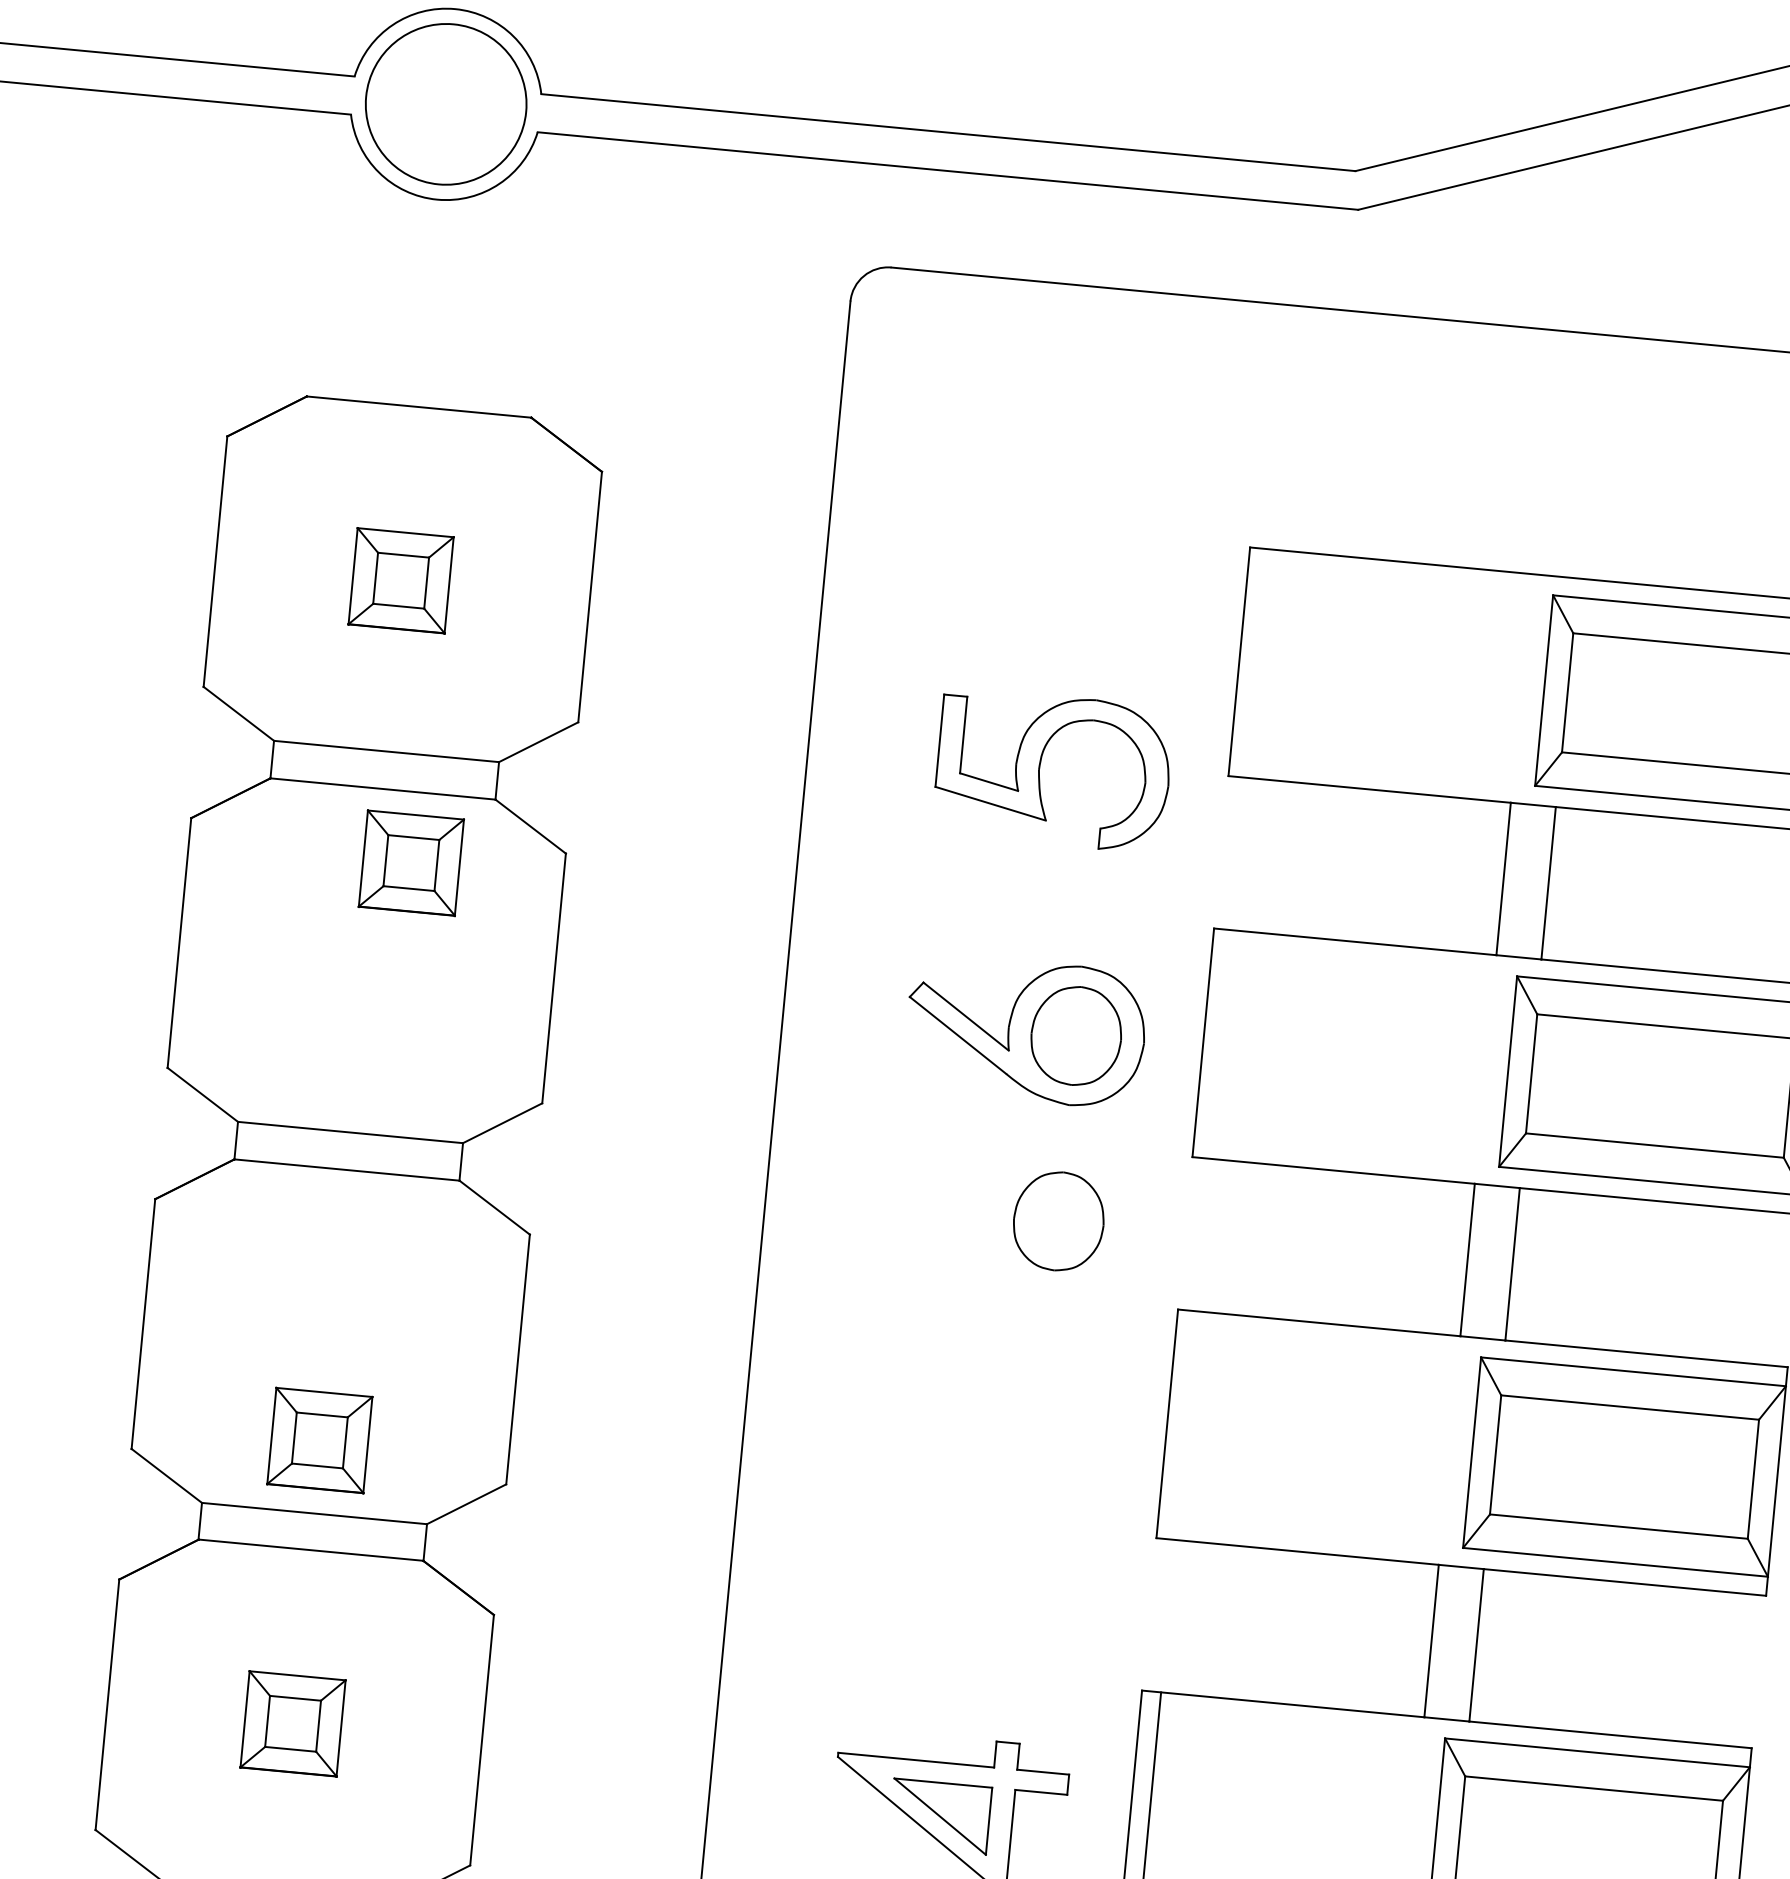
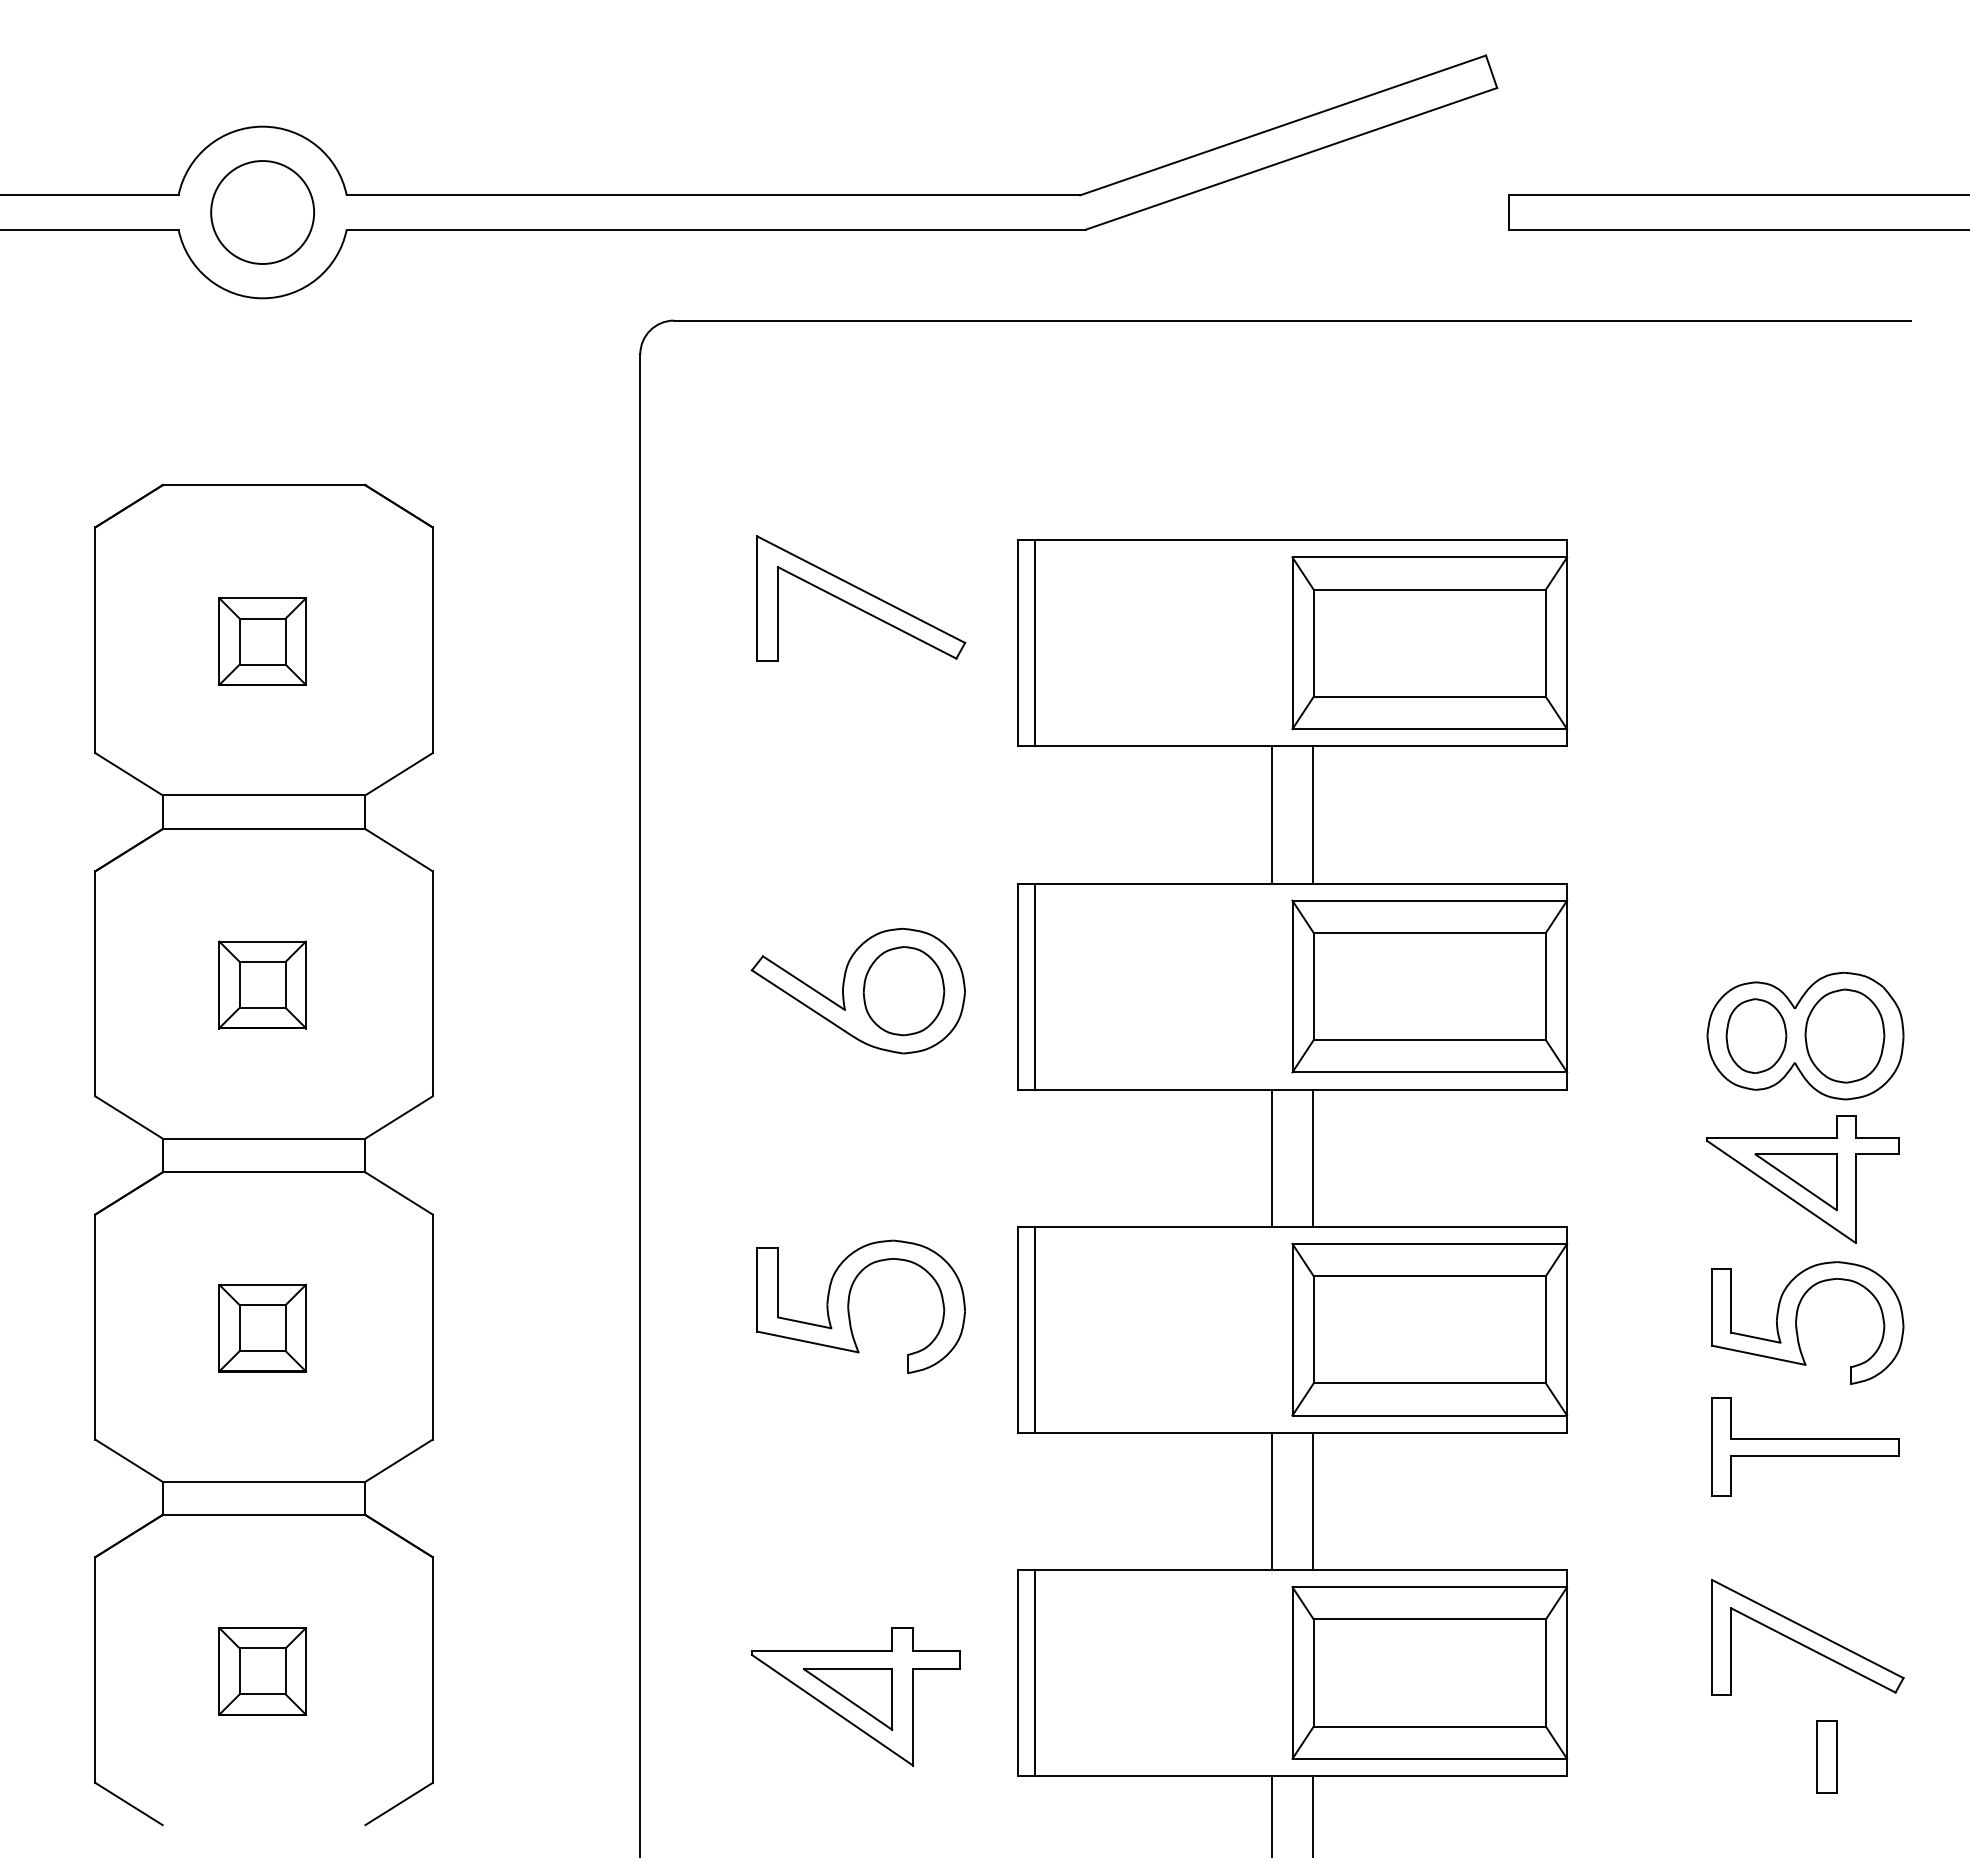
circle: (445, 104) -> (262, 212), size x0.71
part: (1070, 595) -> (861, 598), added
line: (1258, 663) -> (1035, 643), added
part: (1040, 768) -> (849, 1306), moved
part: (411, 862) -> (262, 984), moved
line: (1222, 1044) -> (1035, 986), added
part: (1058, 1221) -> (903, 1158), removed
line: (1186, 1425) -> (1035, 1329), added
part: (319, 1439) -> (262, 1327), moved

